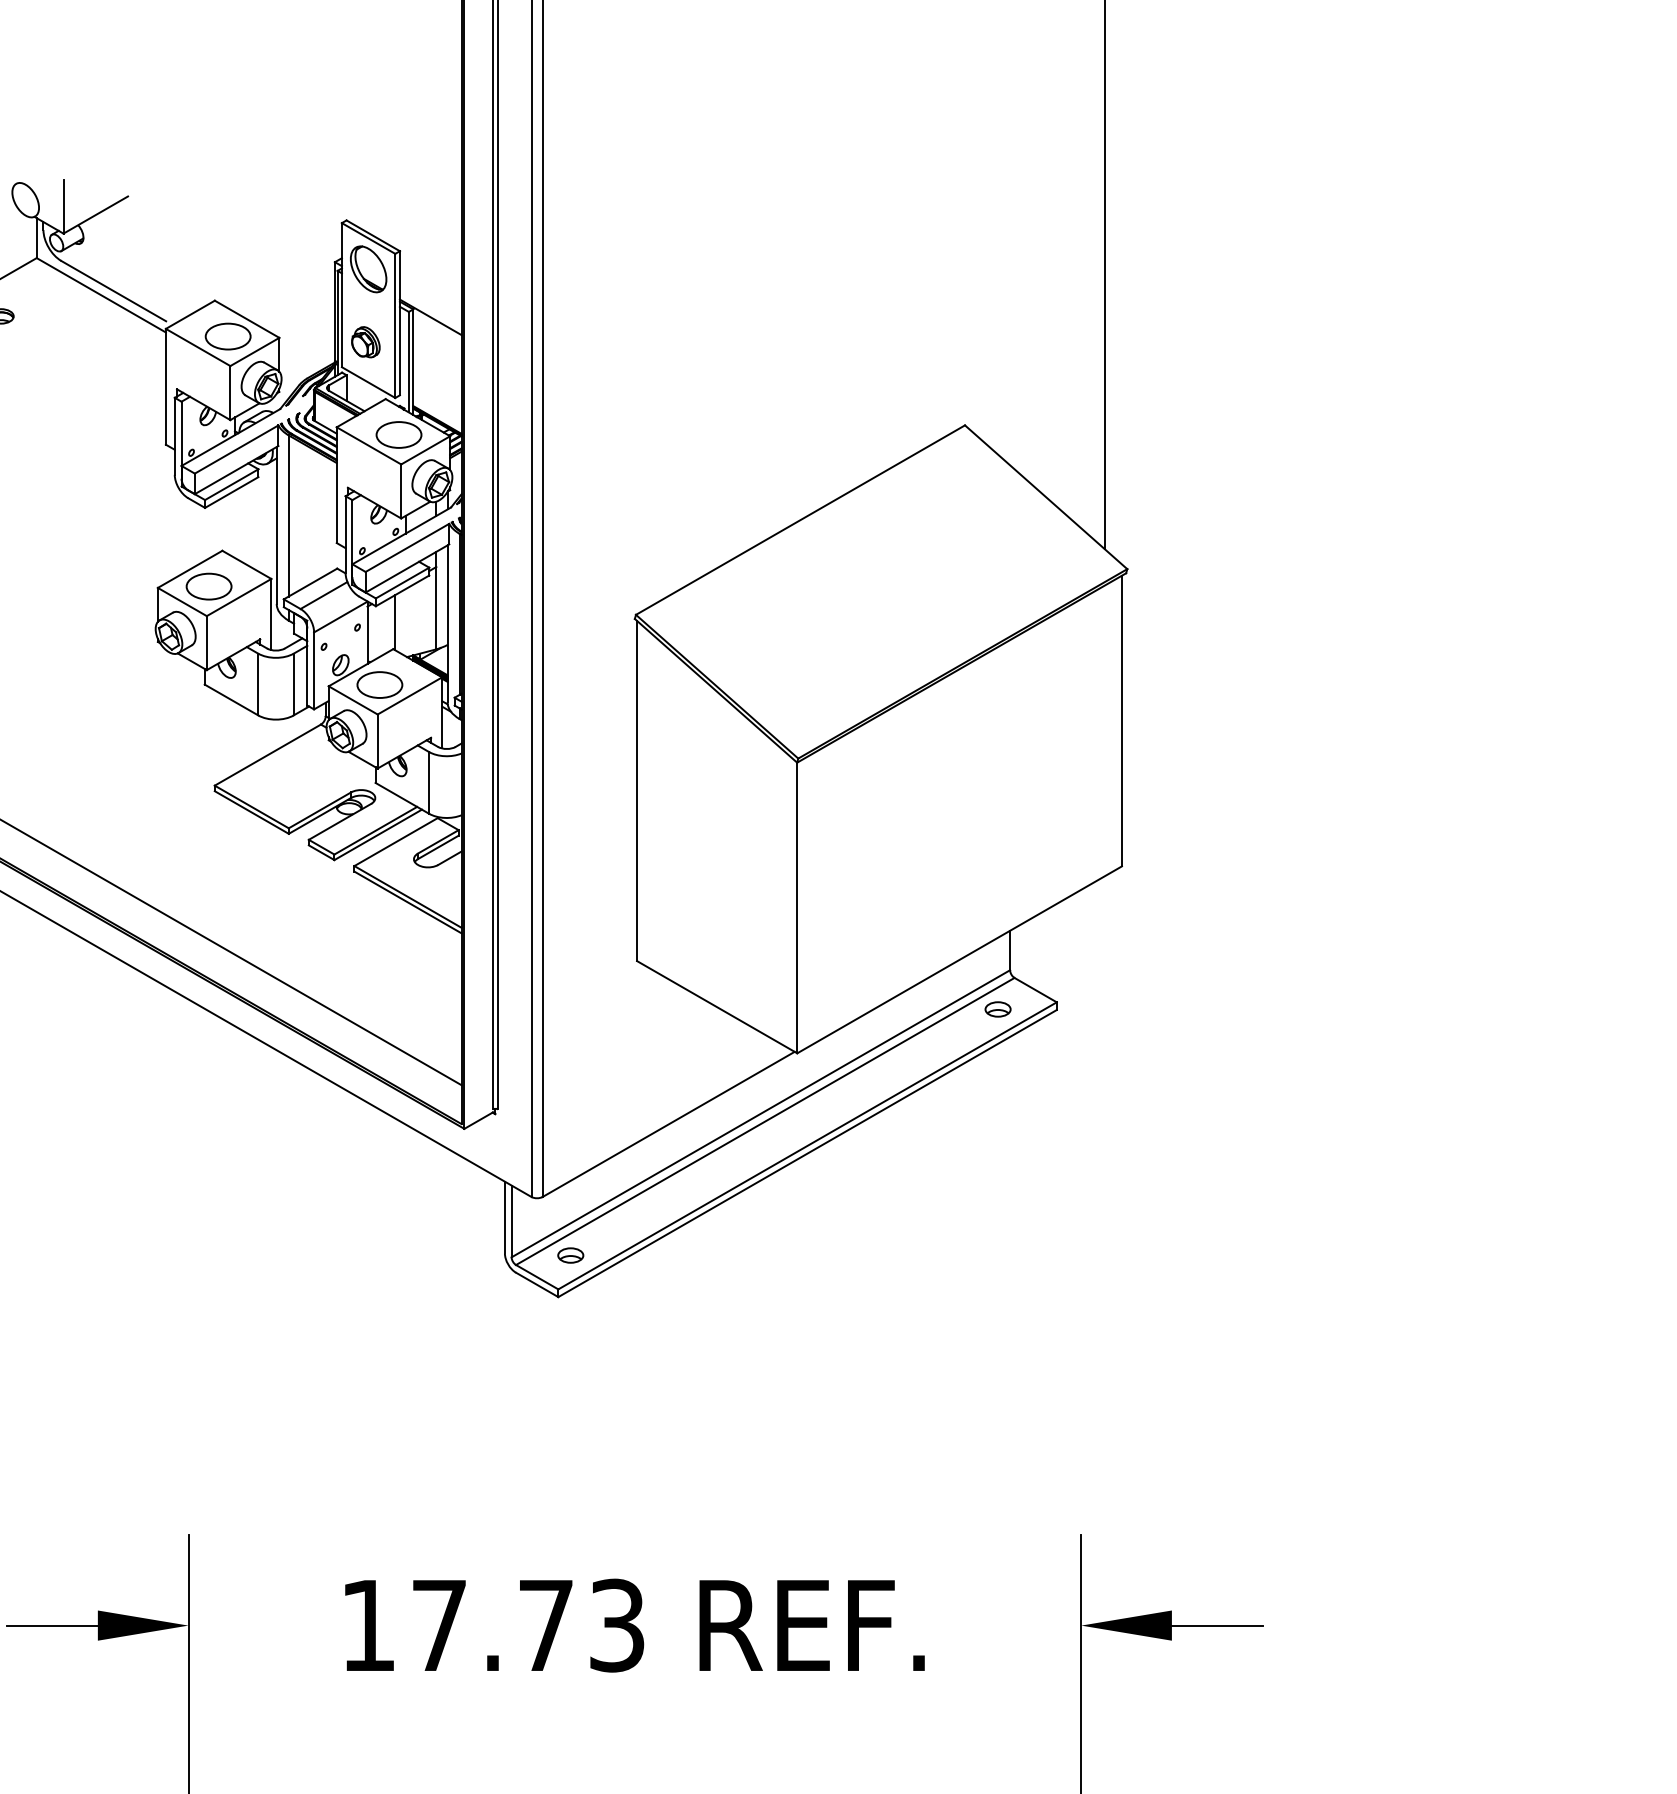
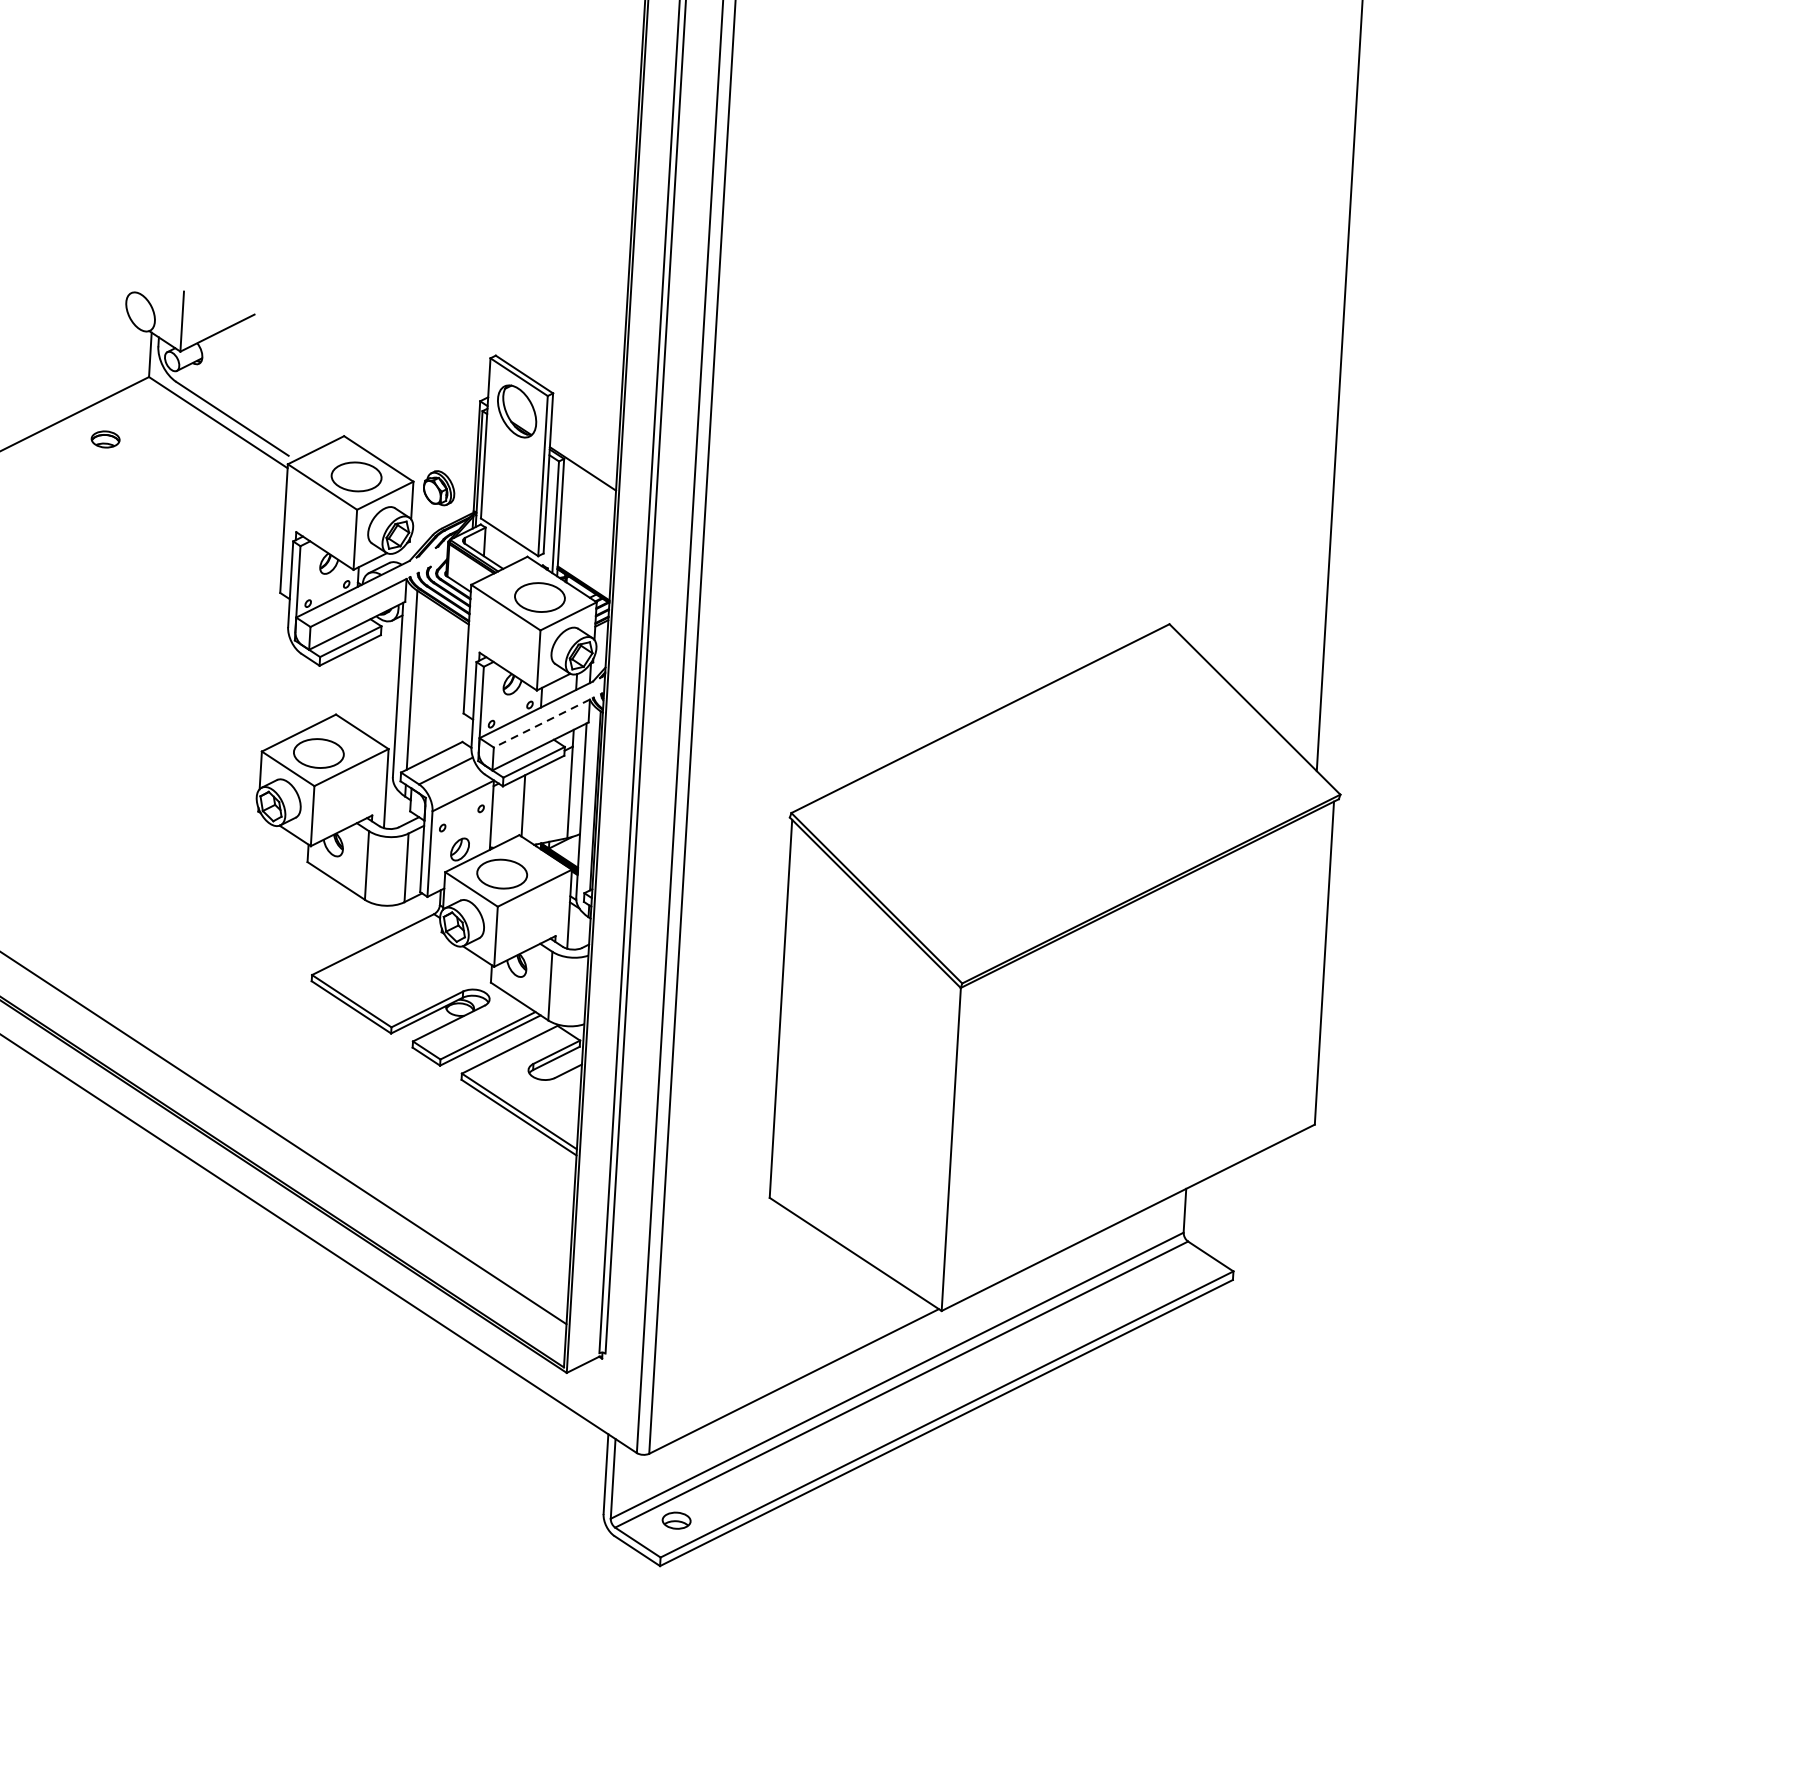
part: (365, 342) -> (438, 488), moved
line: (407, 548) -> (541, 724), solid -> dashed
part: (997, 1009) -> (1167, 1275), removed

